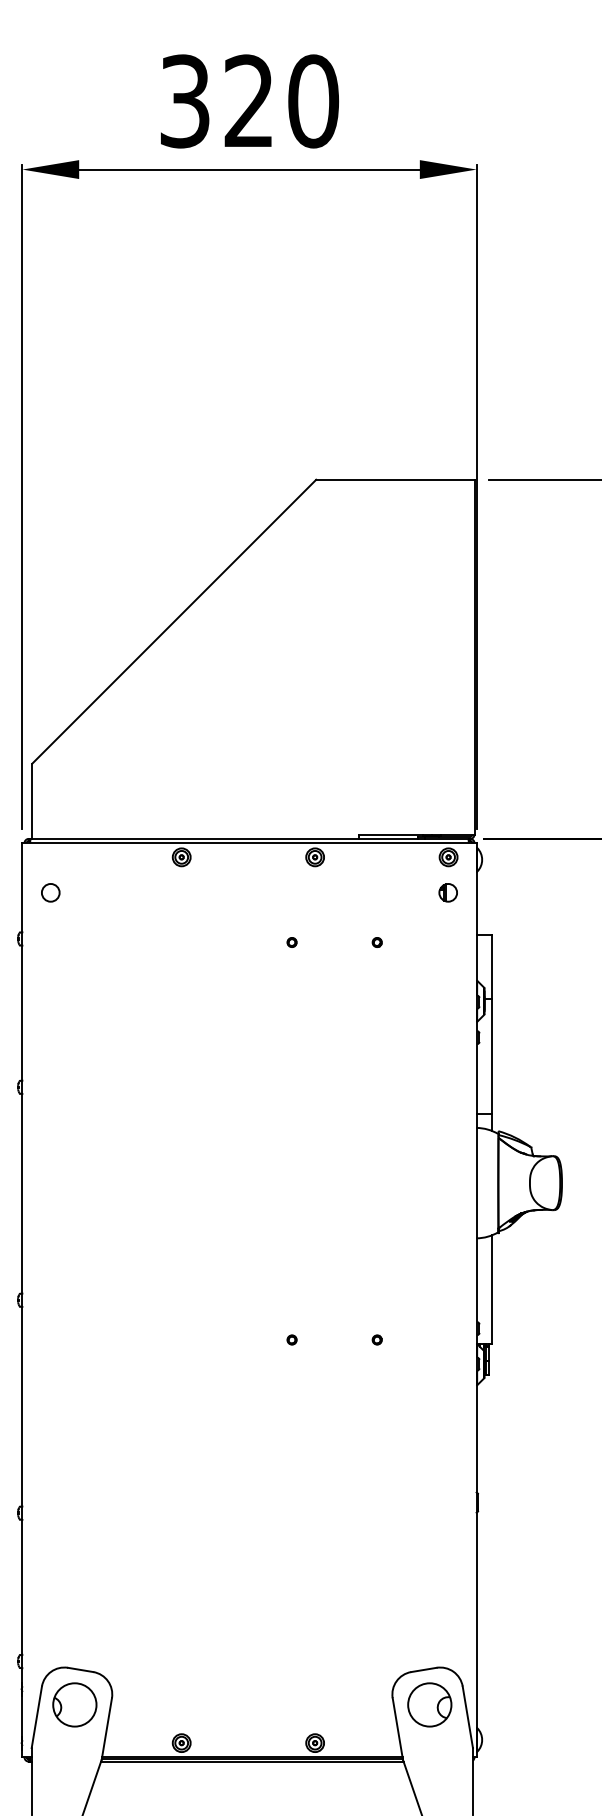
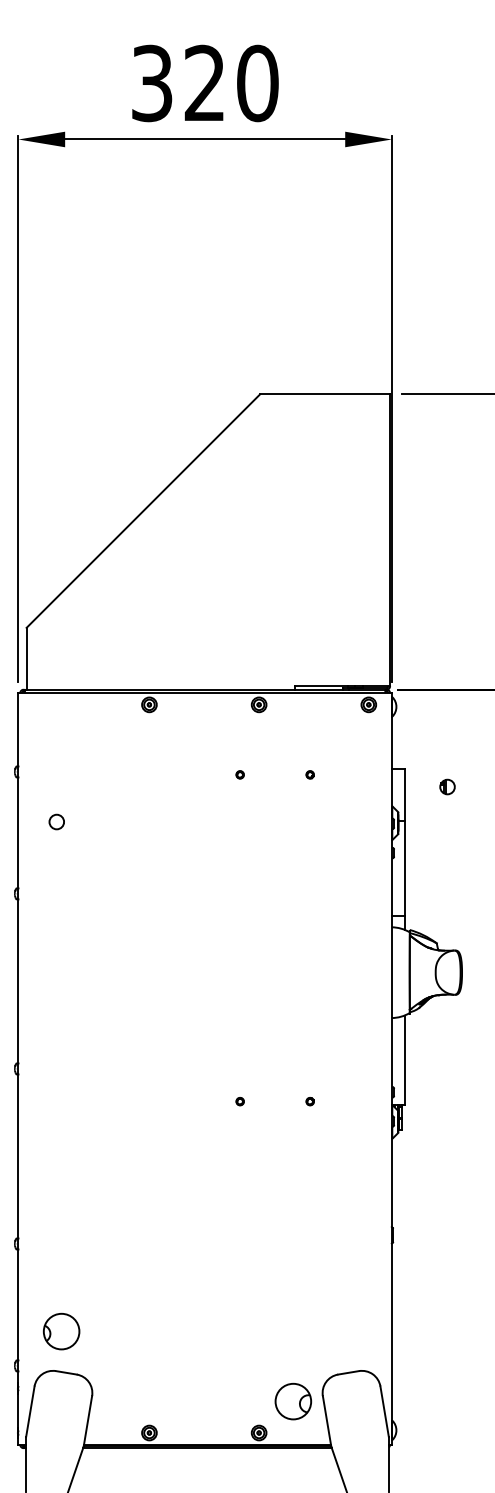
circle: (50, 892) -> (56, 821), moved
part: (448, 892) -> (447, 786), moved
part: (74, 1704) -> (61, 1331), moved
part: (429, 1704) -> (293, 1401), moved

